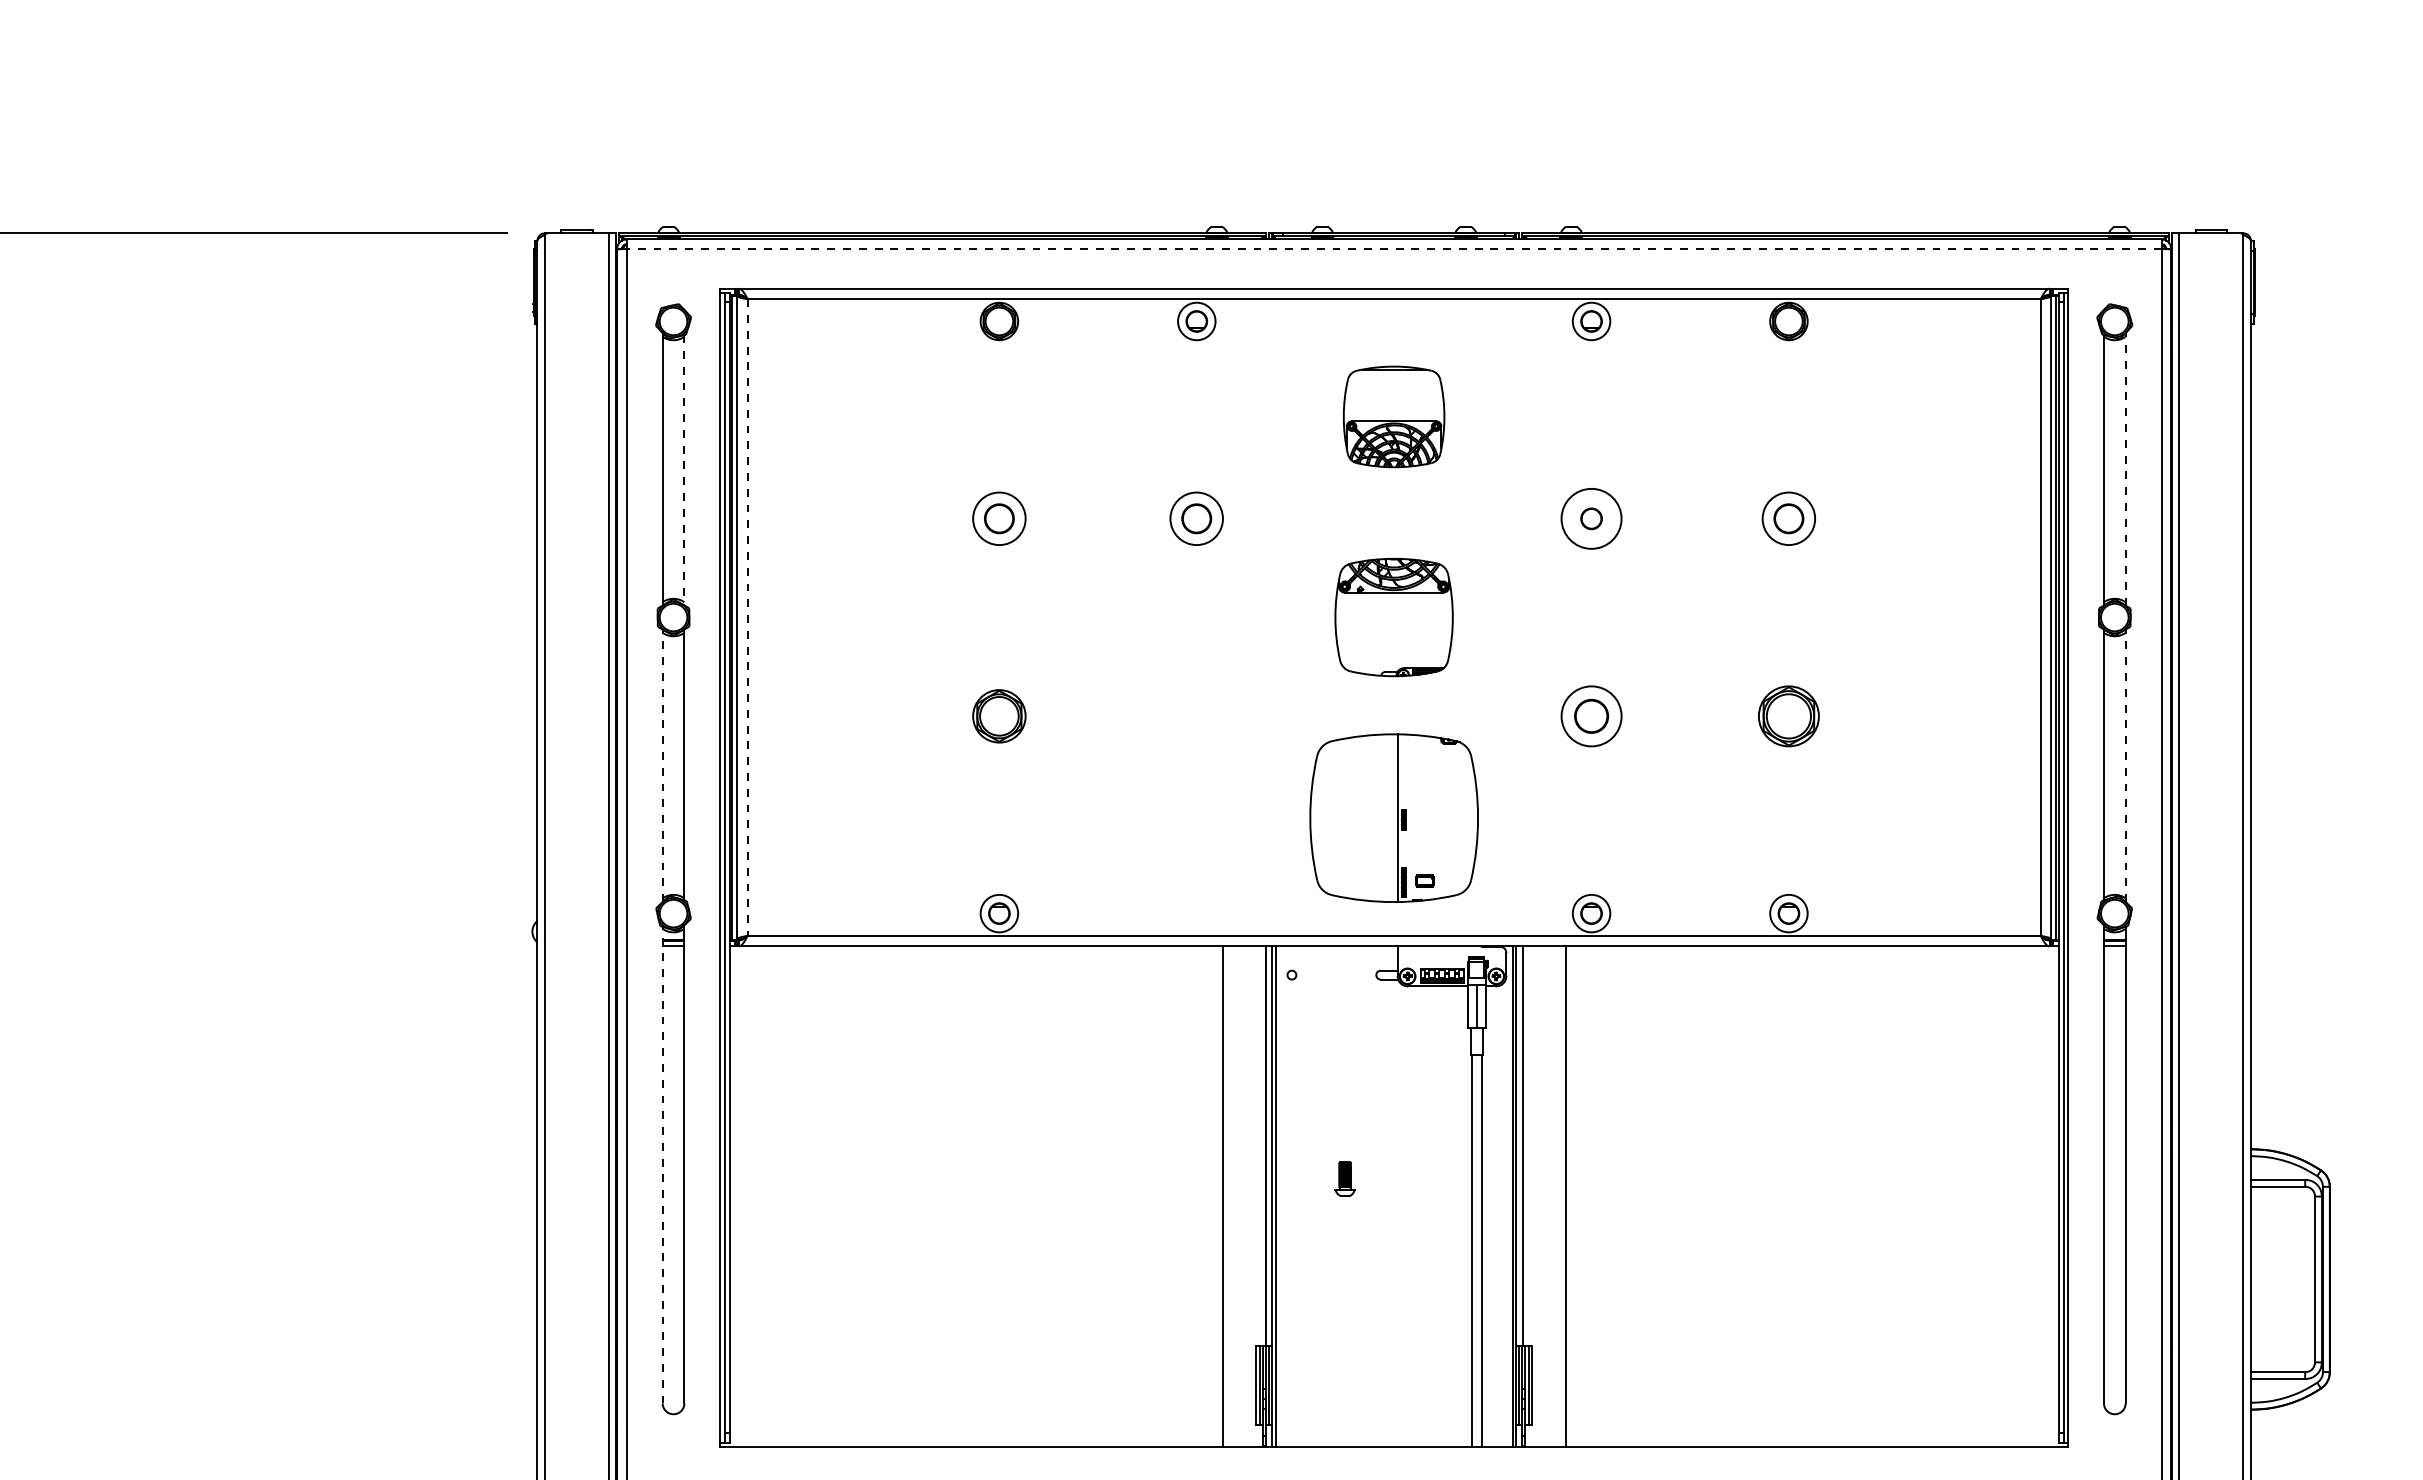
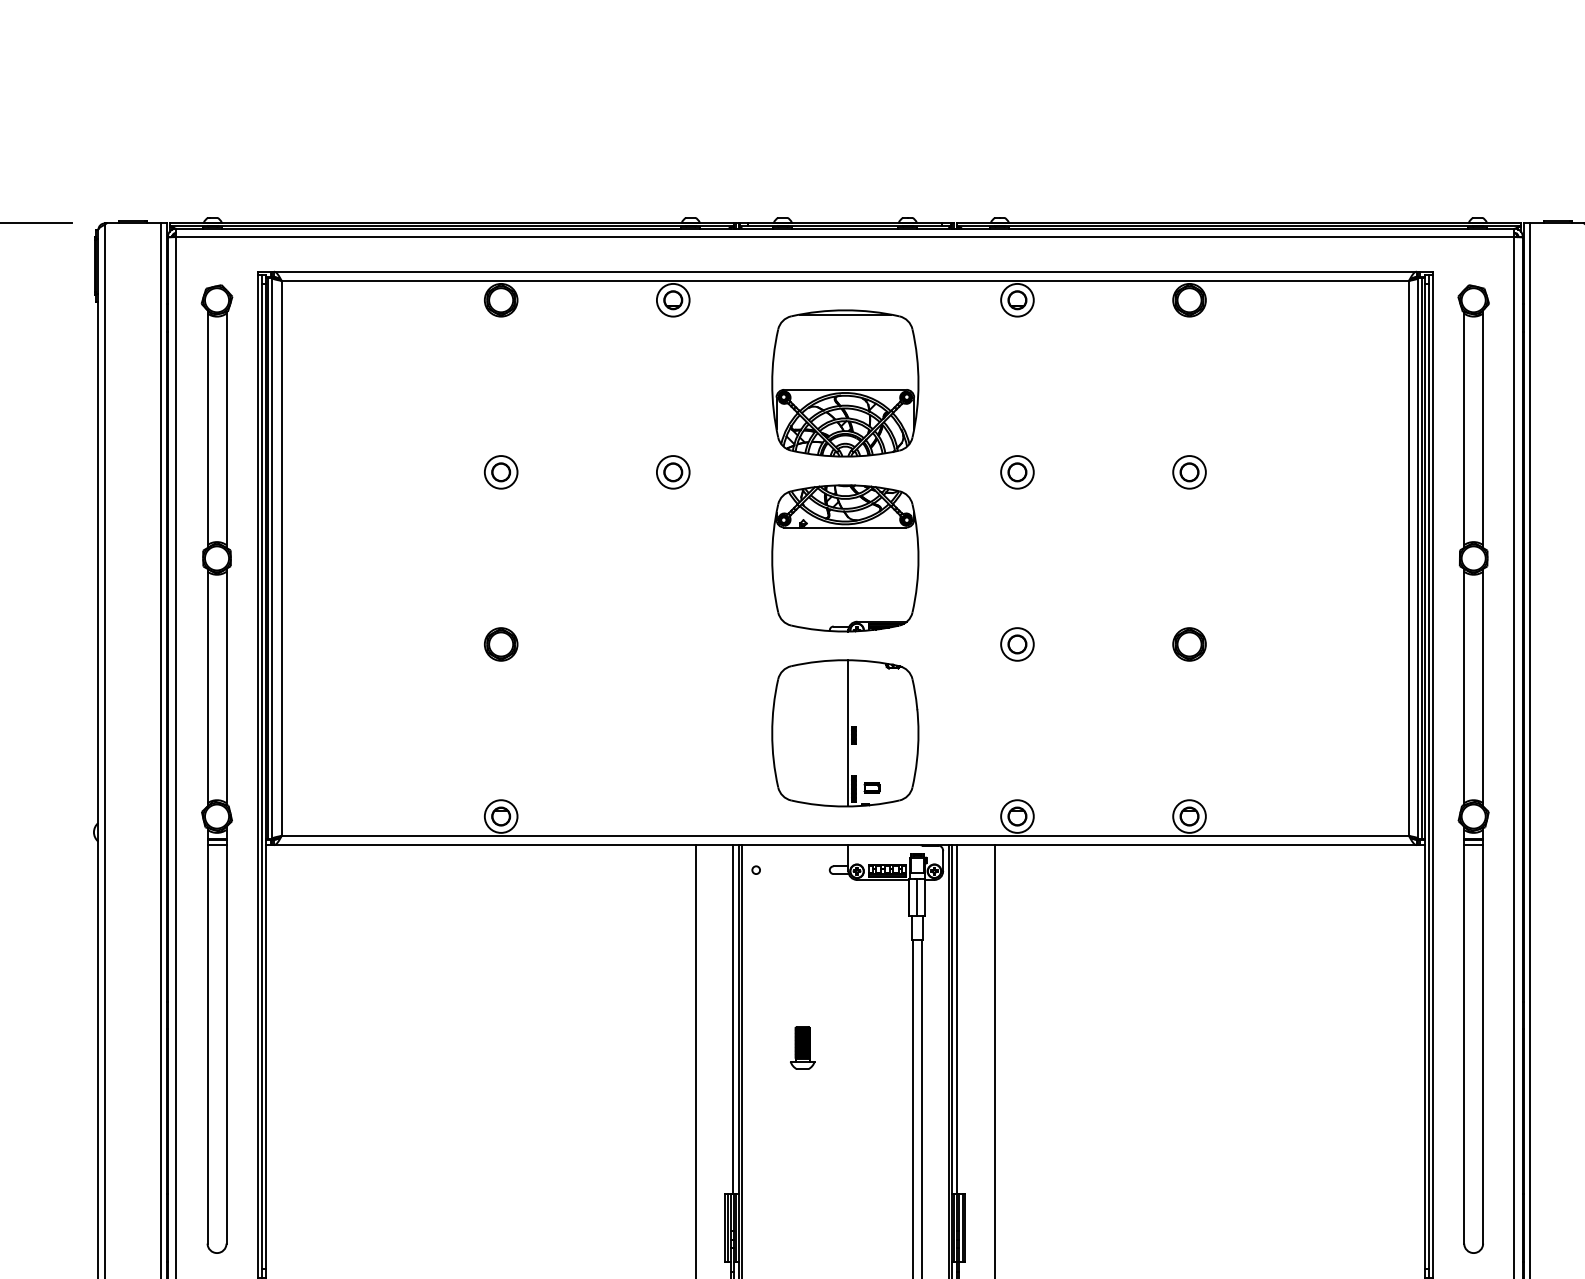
line: (1393, 248) -> (844, 236), dashed -> solid
part: (1393, 416) -> (844, 383), size x1.67
line: (2125, 468) -> (1483, 428), dashed -> solid
line: (684, 470) -> (226, 430), dashed -> solid
part: (999, 518) -> (501, 472), size x0.71
part: (1196, 518) -> (673, 472), size x0.71
circle: (1591, 518) -> (1017, 472), size x0.62
part: (1788, 518) -> (1189, 472), size x0.71
part: (1393, 617) -> (844, 558), size x1.43
line: (747, 618) -> (281, 559), dashed -> solid
part: (999, 715) -> (501, 643), size x0.71
part: (1591, 715) -> (1017, 643), size x0.62
part: (1788, 715) -> (1189, 643), size x0.62
line: (662, 765) -> (207, 687), dashed -> solid
line: (2125, 765) -> (1483, 687), dashed -> solid
line: (662, 1164) -> (207, 1035), dashed -> solid
part: (1344, 1178) -> (802, 1047), size x1.43

